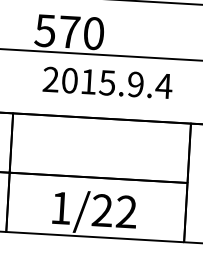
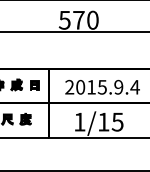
text: (107, 83) -> (102, 87), moved
text: (114, 210) -> (110, 121), 1/22 -> 1/15

